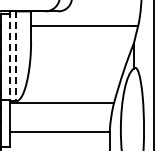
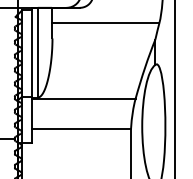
line: (10, 56) -> (31, 52), dashed -> solid
line: (16, 56) -> (37, 52), dashed -> solid

